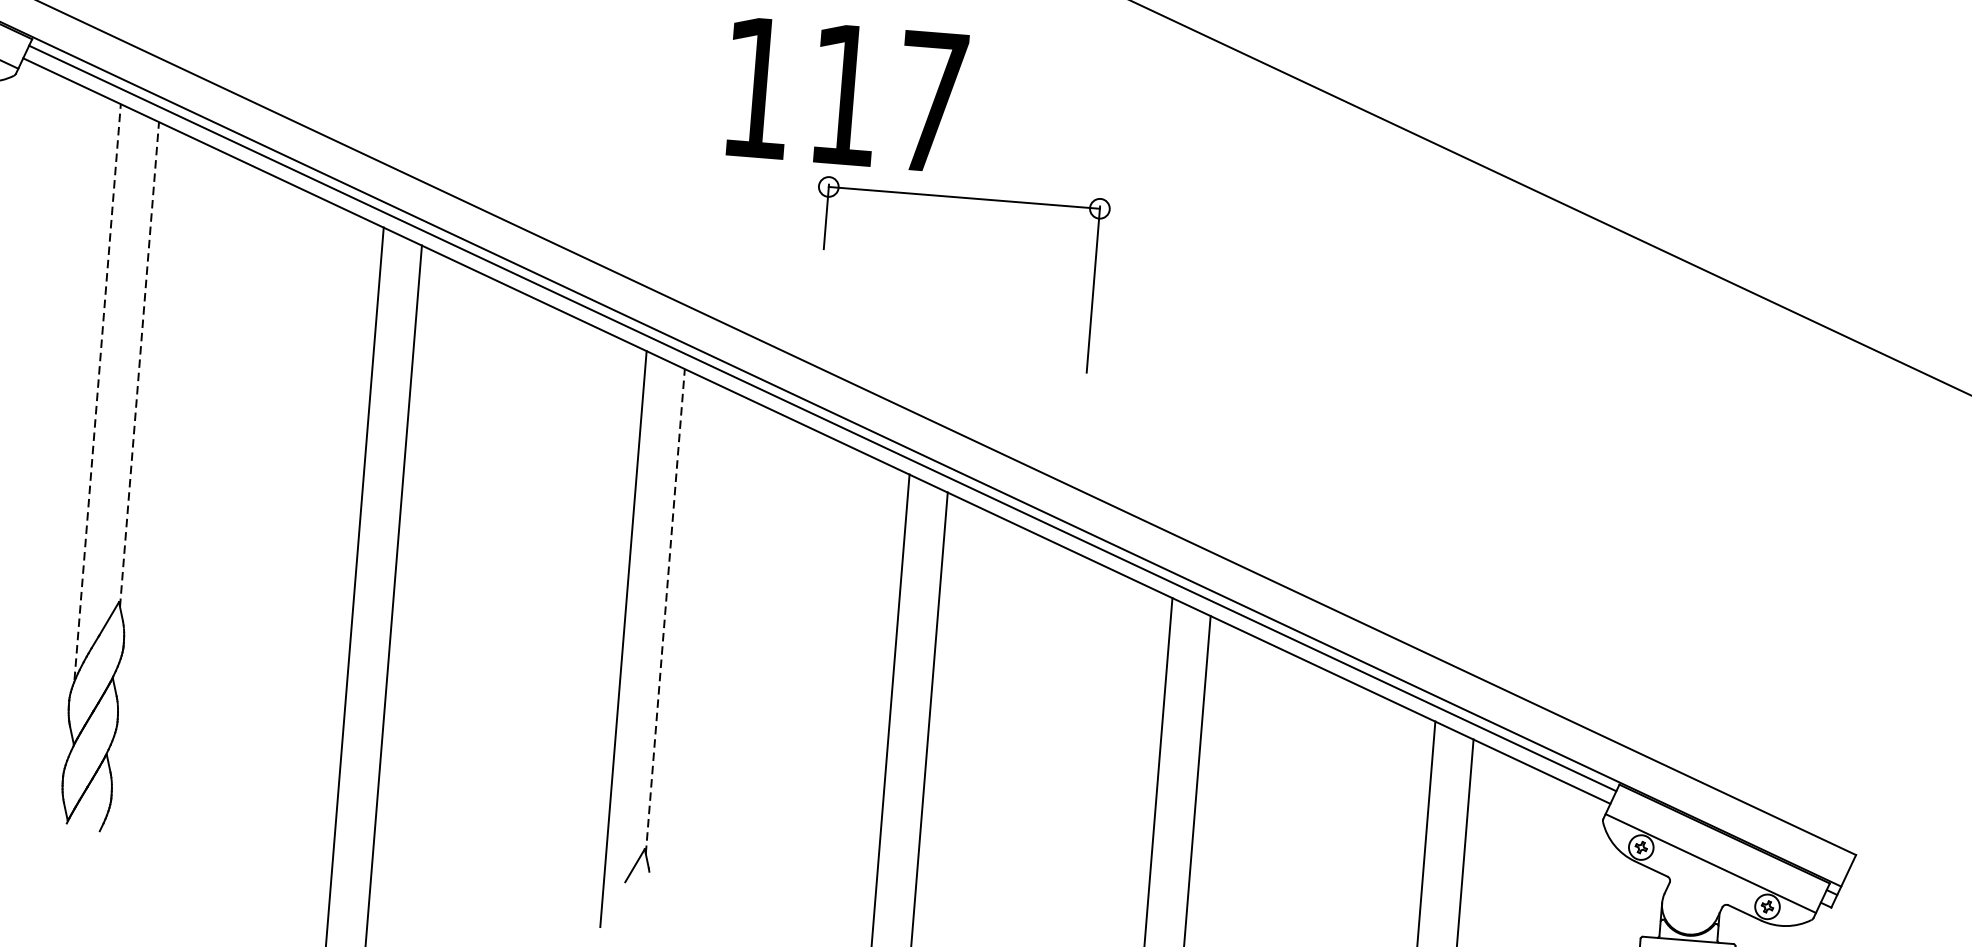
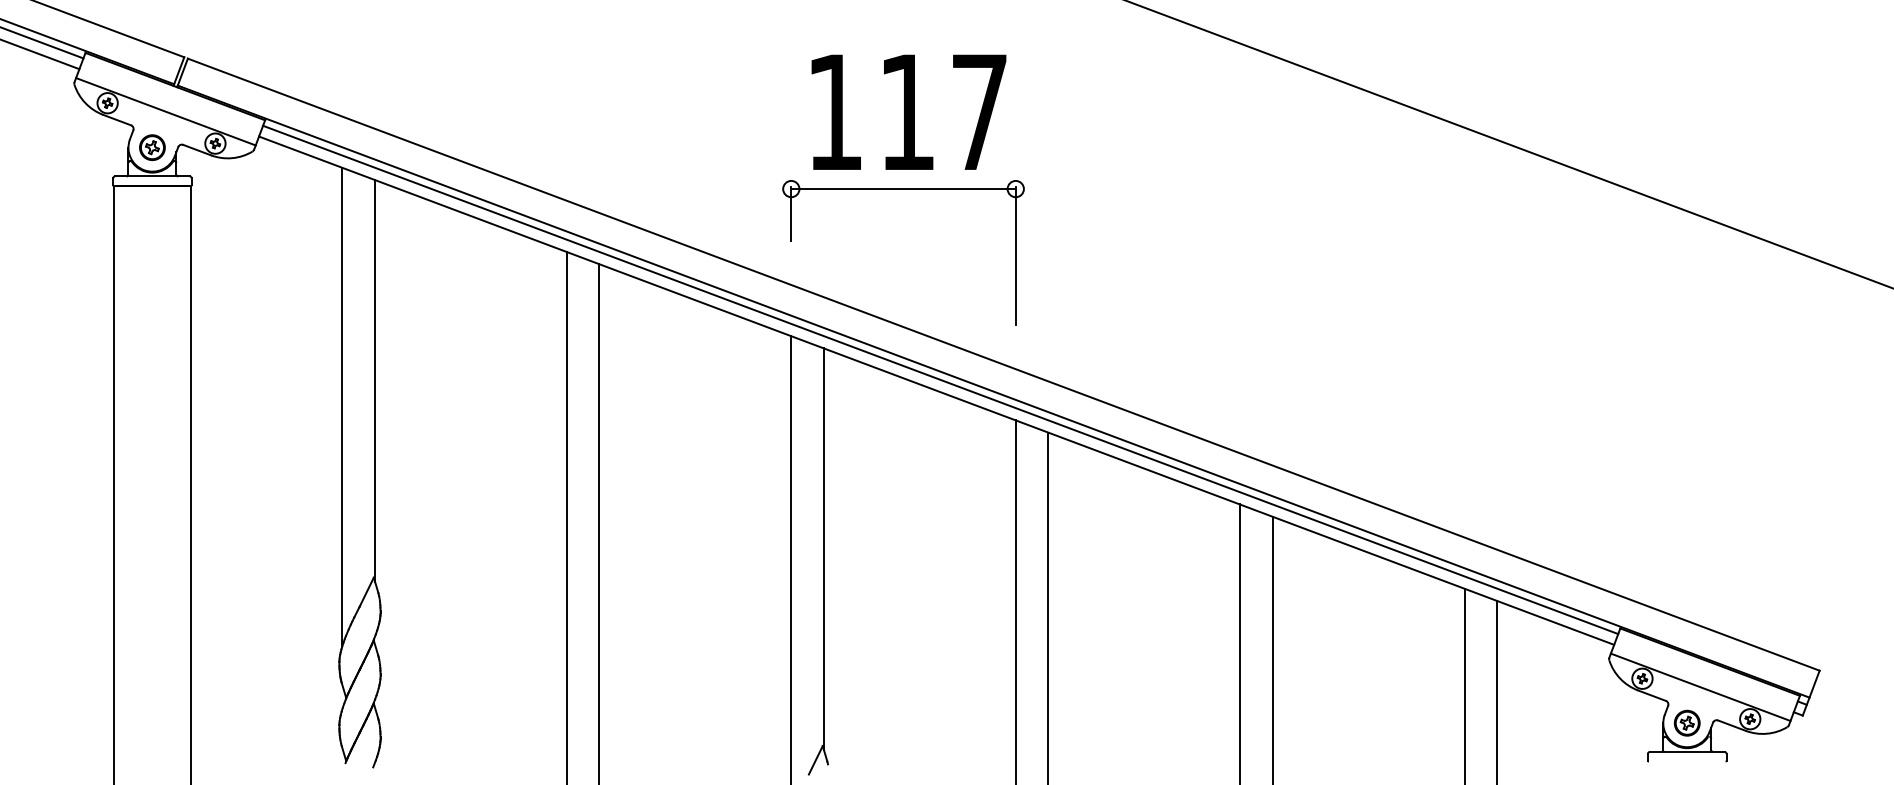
text: (846, 94) -> (908, 111), moved
part: (964, 198) -> (903, 189), moved
line: (140, 364) -> (375, 380), dashed -> solid
line: (97, 391) -> (342, 405), dashed -> solid
line: (664, 611) -> (823, 549), dashed -> solid
part: (1690, 904) -> (1686, 722), added

